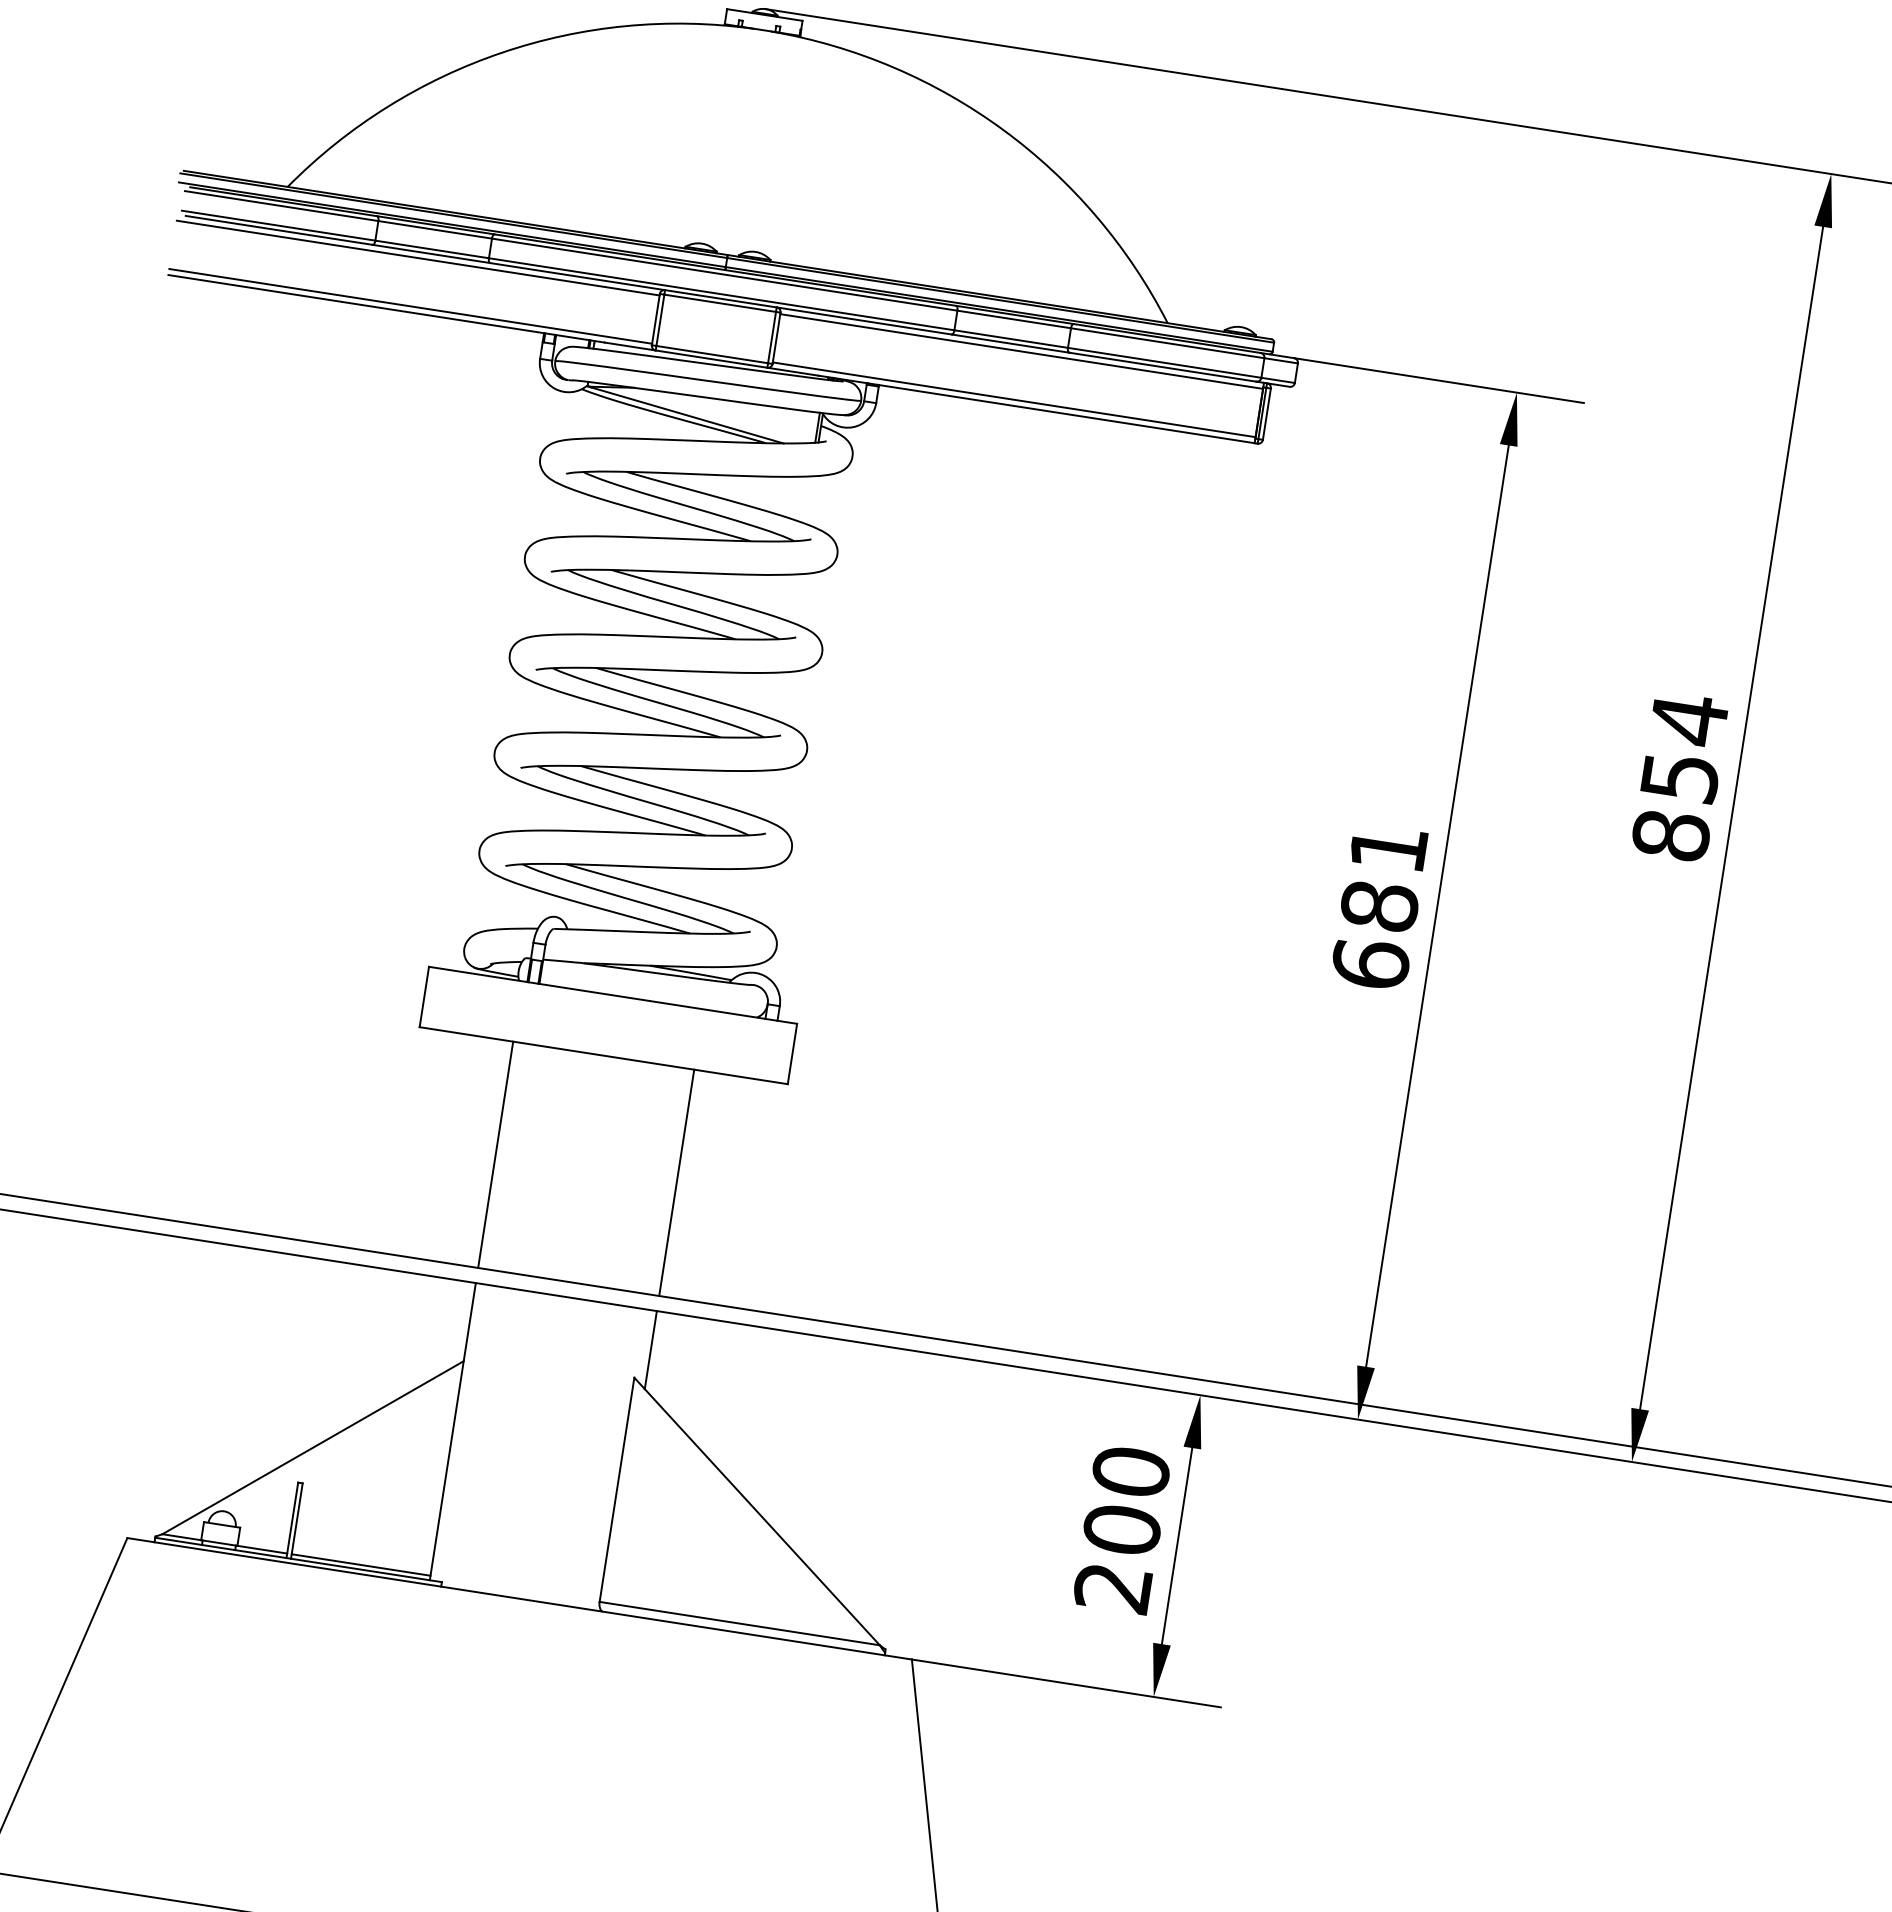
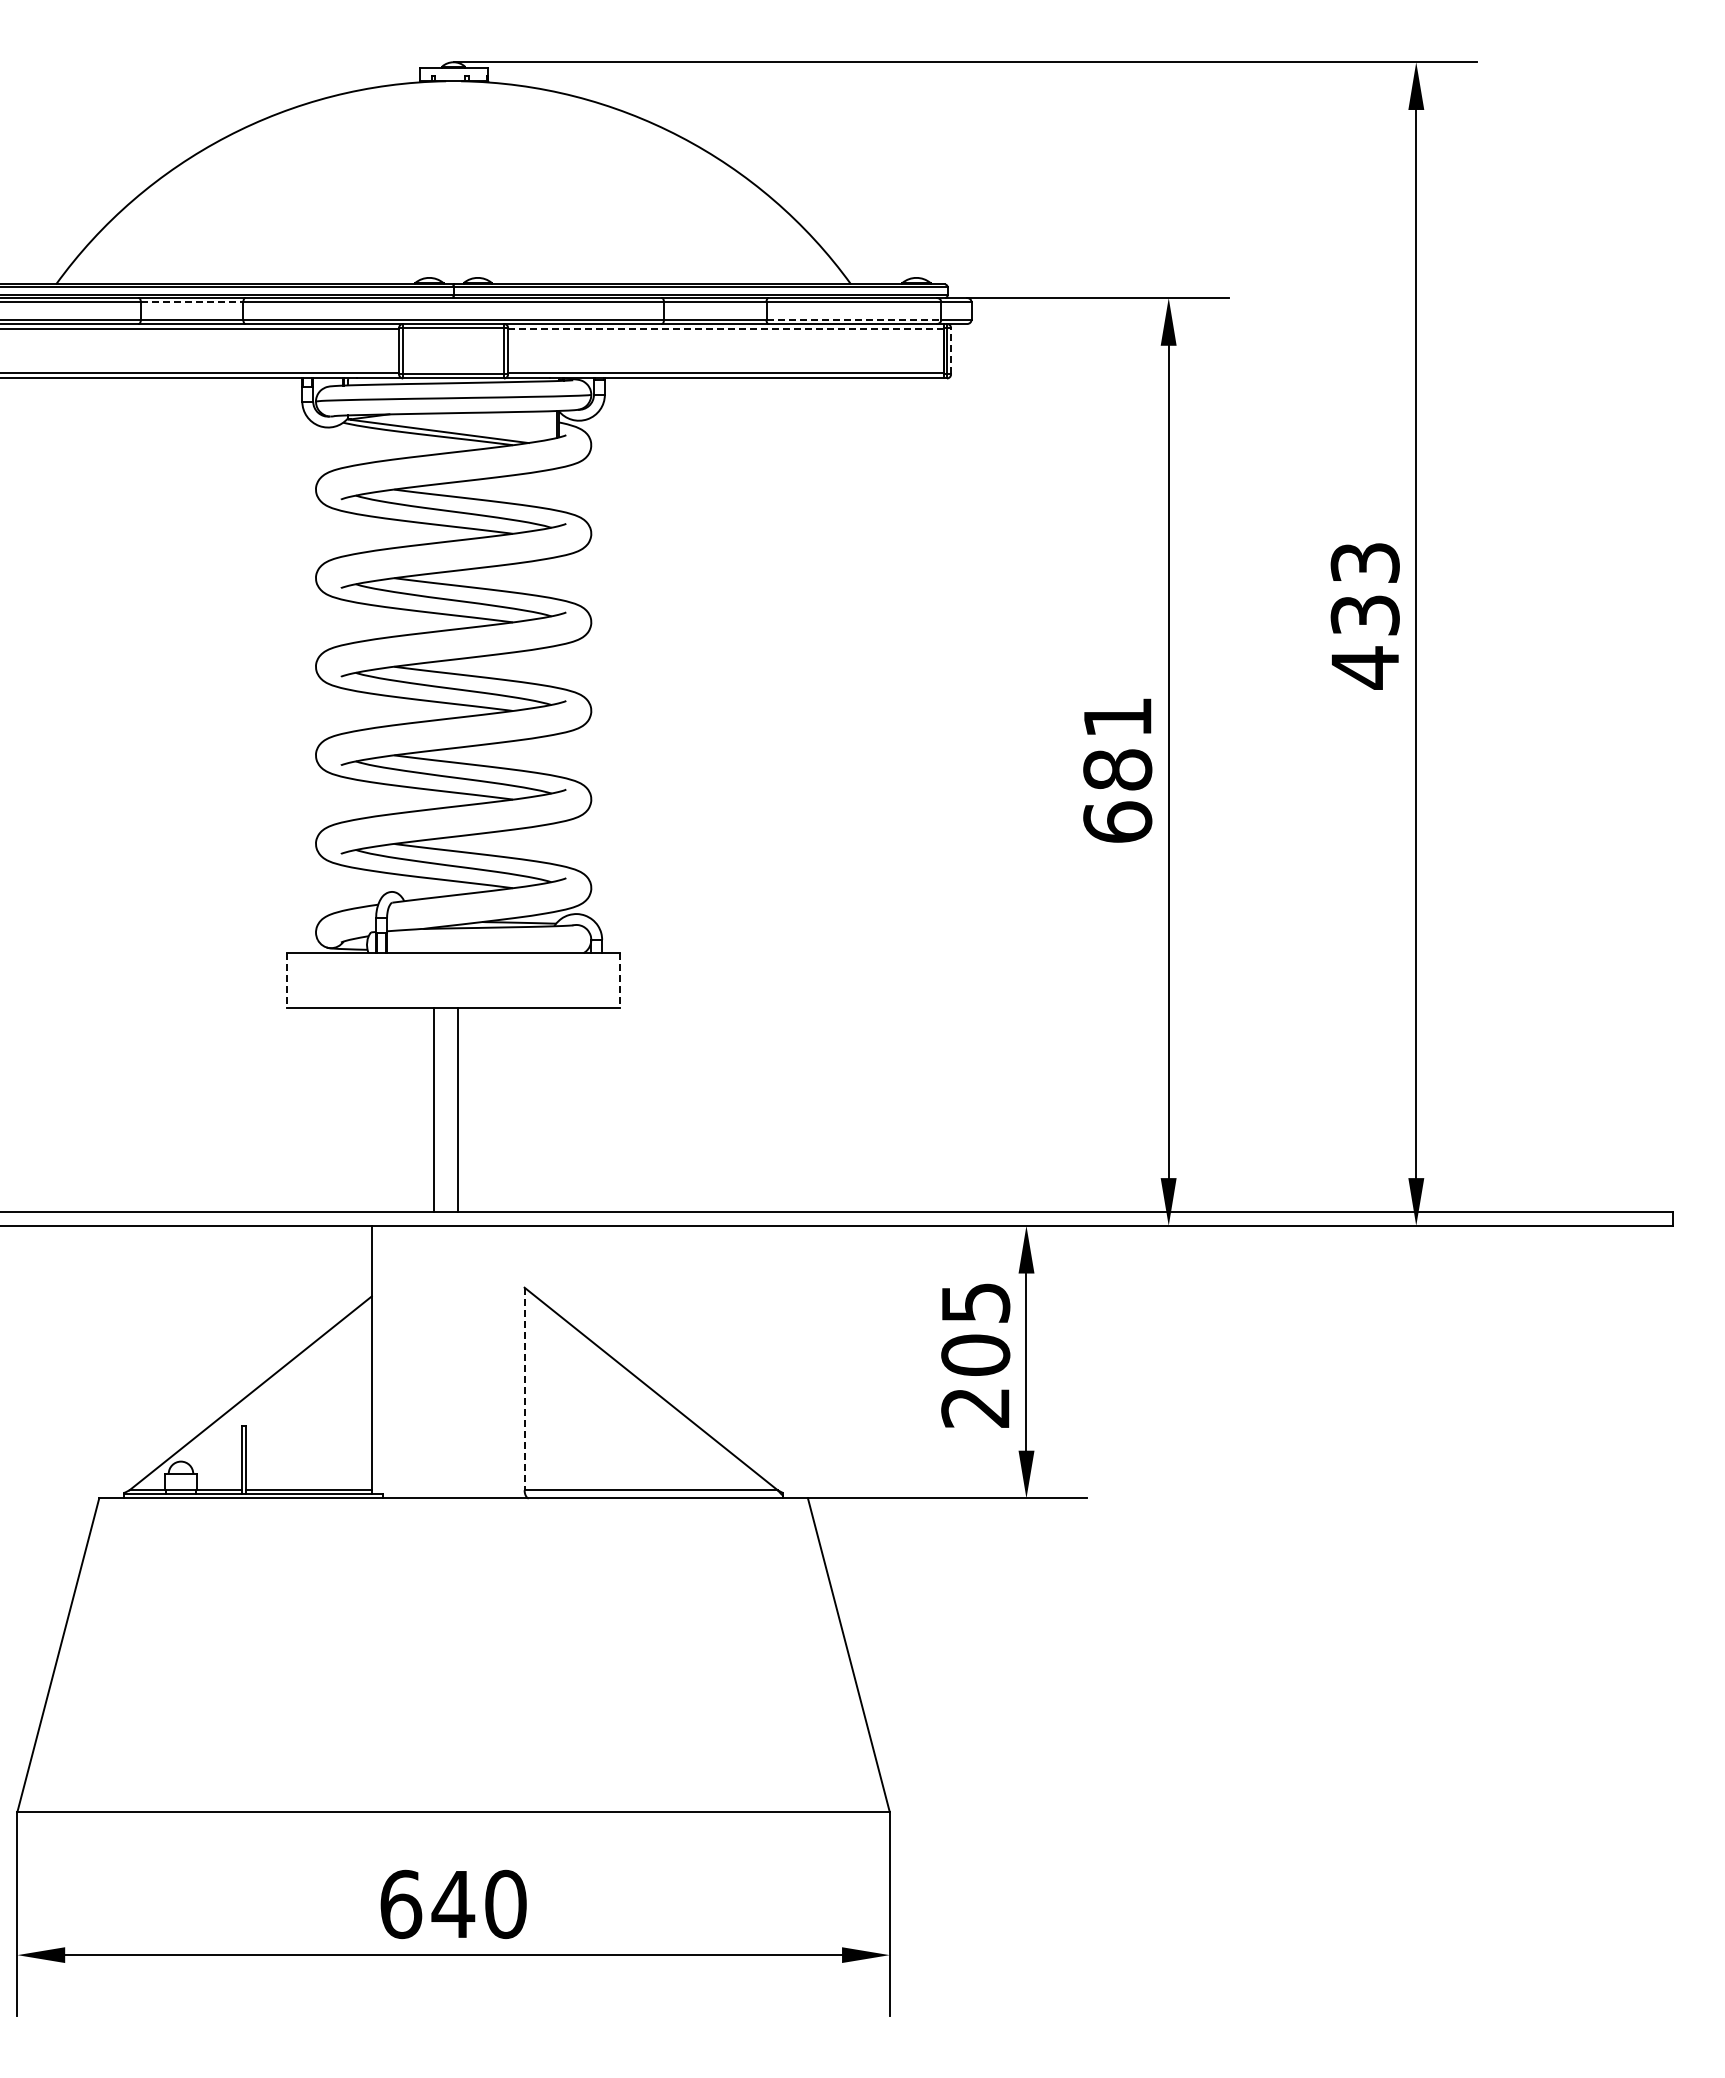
line: (435, 230) -> (192, 302), solid -> dashed
line: (1022, 351) -> (726, 329), solid -> dashed
line: (1165, 362) -> (854, 319), solid -> dashed
line: (1267, 413) -> (951, 350), solid -> dashed
text: (1679, 777) -> (1364, 615), 854 -> 433
line: (424, 997) -> (287, 980), solid -> dashed
line: (792, 1053) -> (619, 980), solid -> dashed
line: (495, 1154) -> (433, 1109), moved
line: (676, 1182) -> (458, 1109), moved
line: (651, 1349) -> (535, 1260), removed
text: (1130, 1471) -> (975, 1302), 200 -> 205
line: (616, 1490) -> (524, 1389), solid -> dashed

